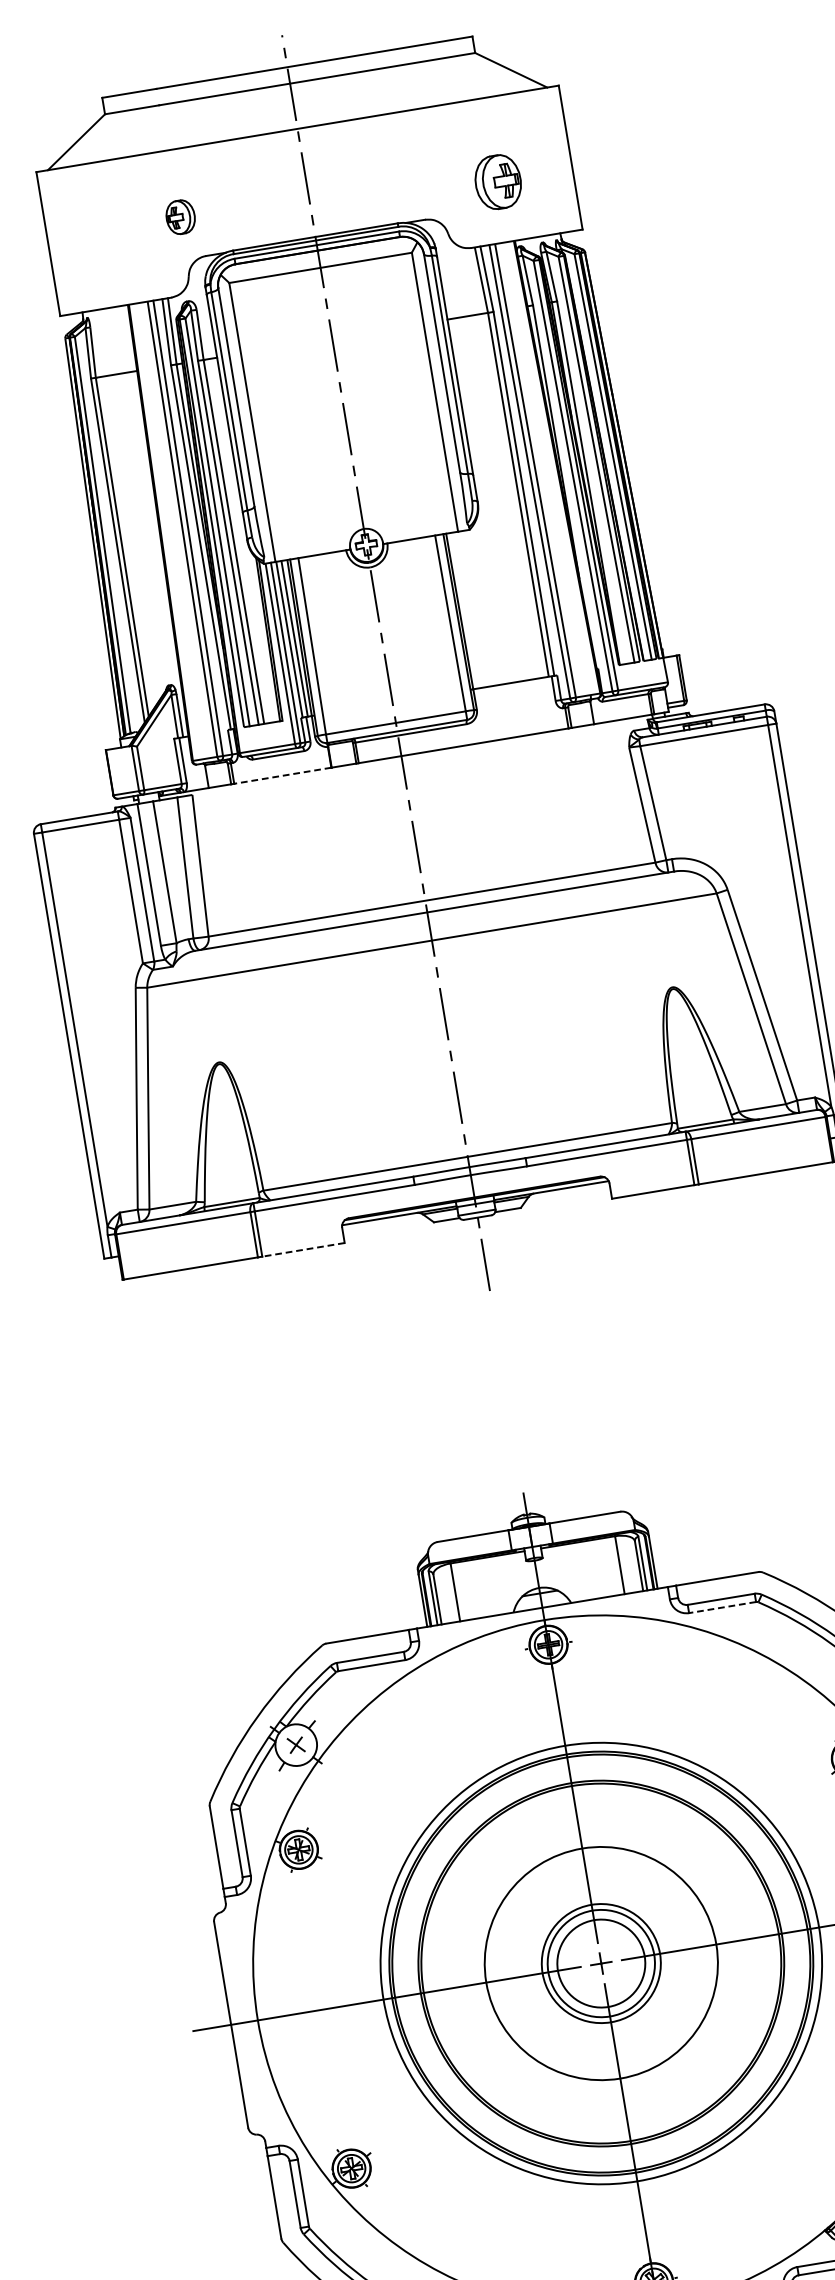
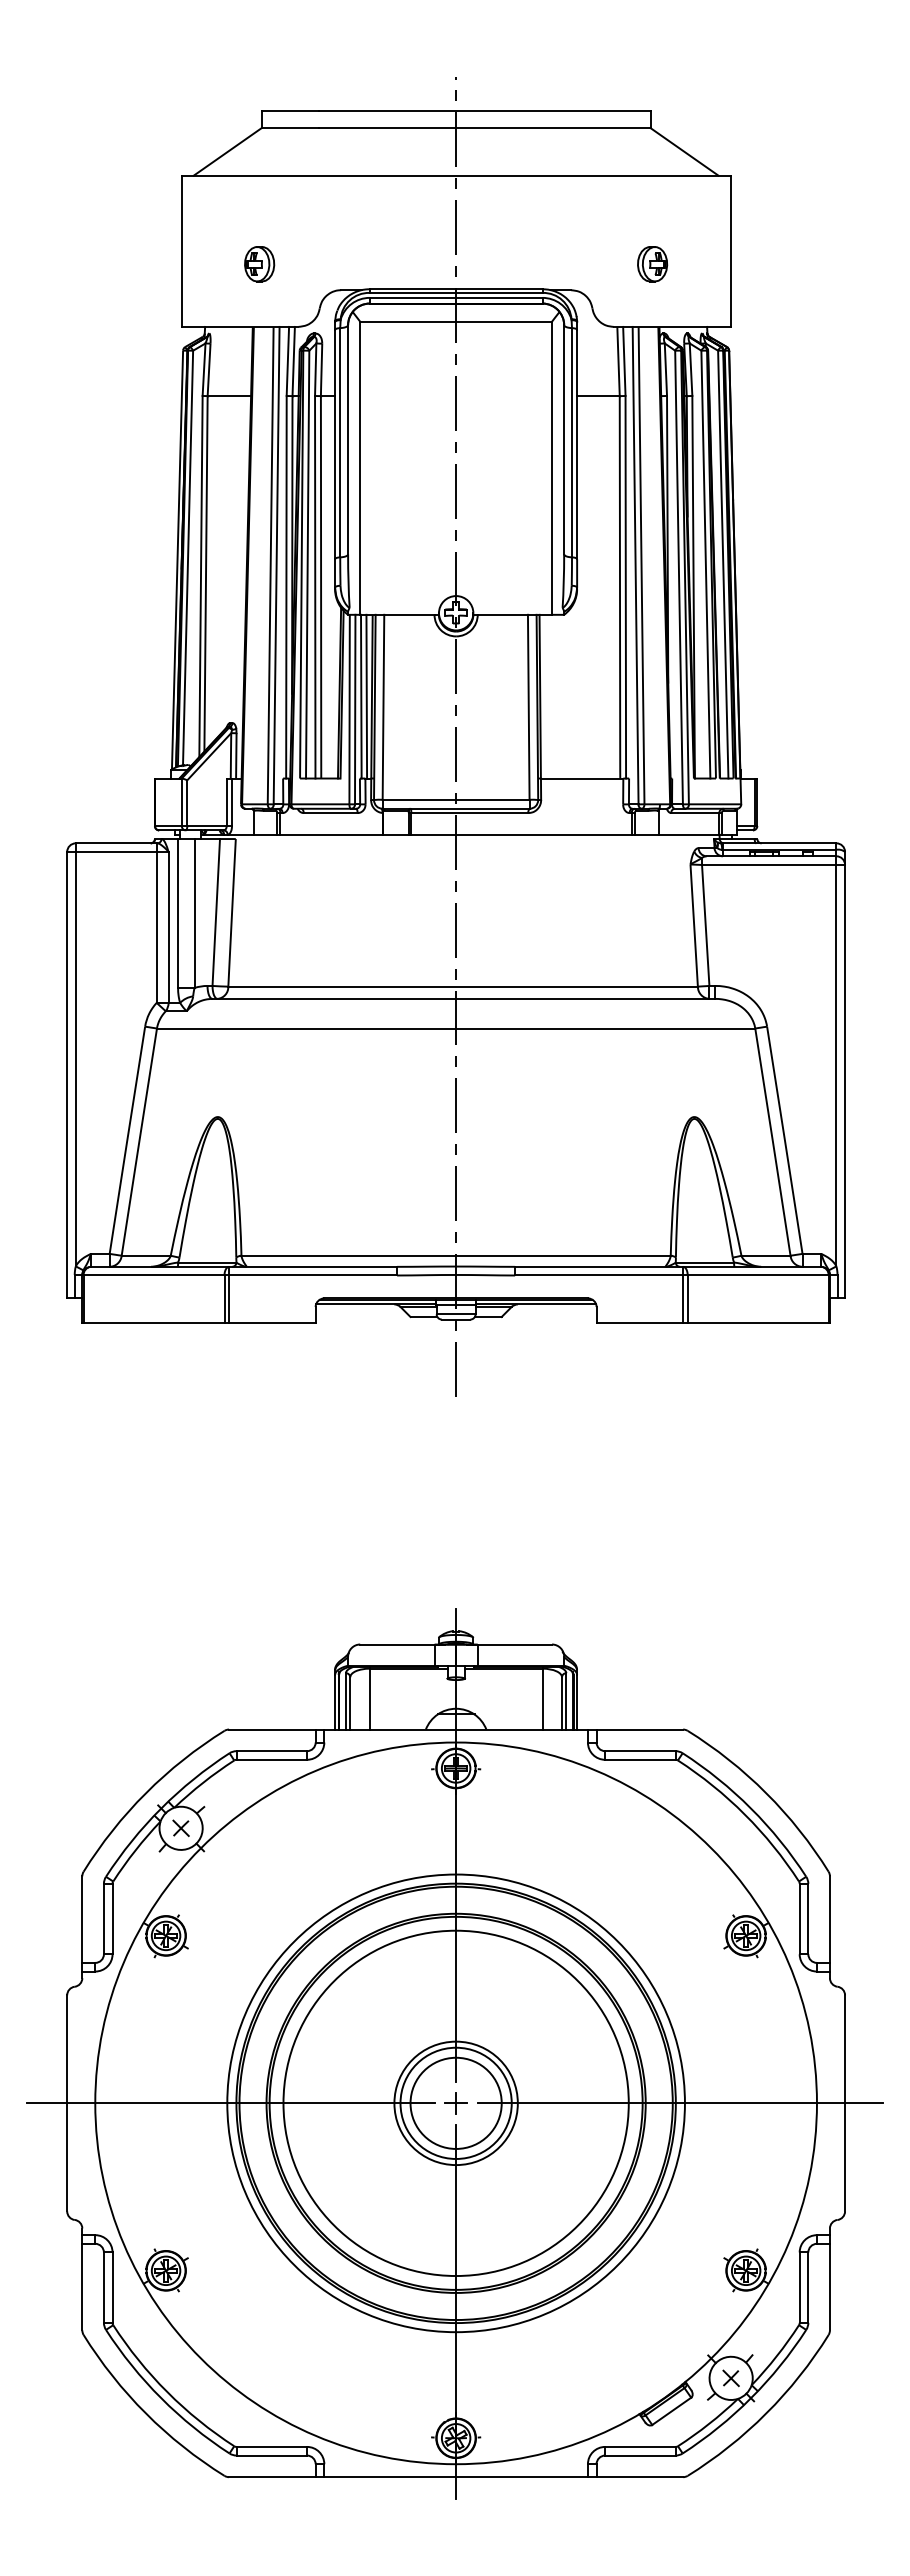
part: (498, 182) -> (652, 264), size x0.62
part: (180, 217) -> (259, 264), moved
line: (281, 775) -> (330, 834), dashed -> solid
line: (302, 1250) -> (271, 1323), dashed -> solid
line: (721, 1607) -> (639, 1759), dashed -> solid
circle: (600, 1963) -> (455, 2103), size x1.43

